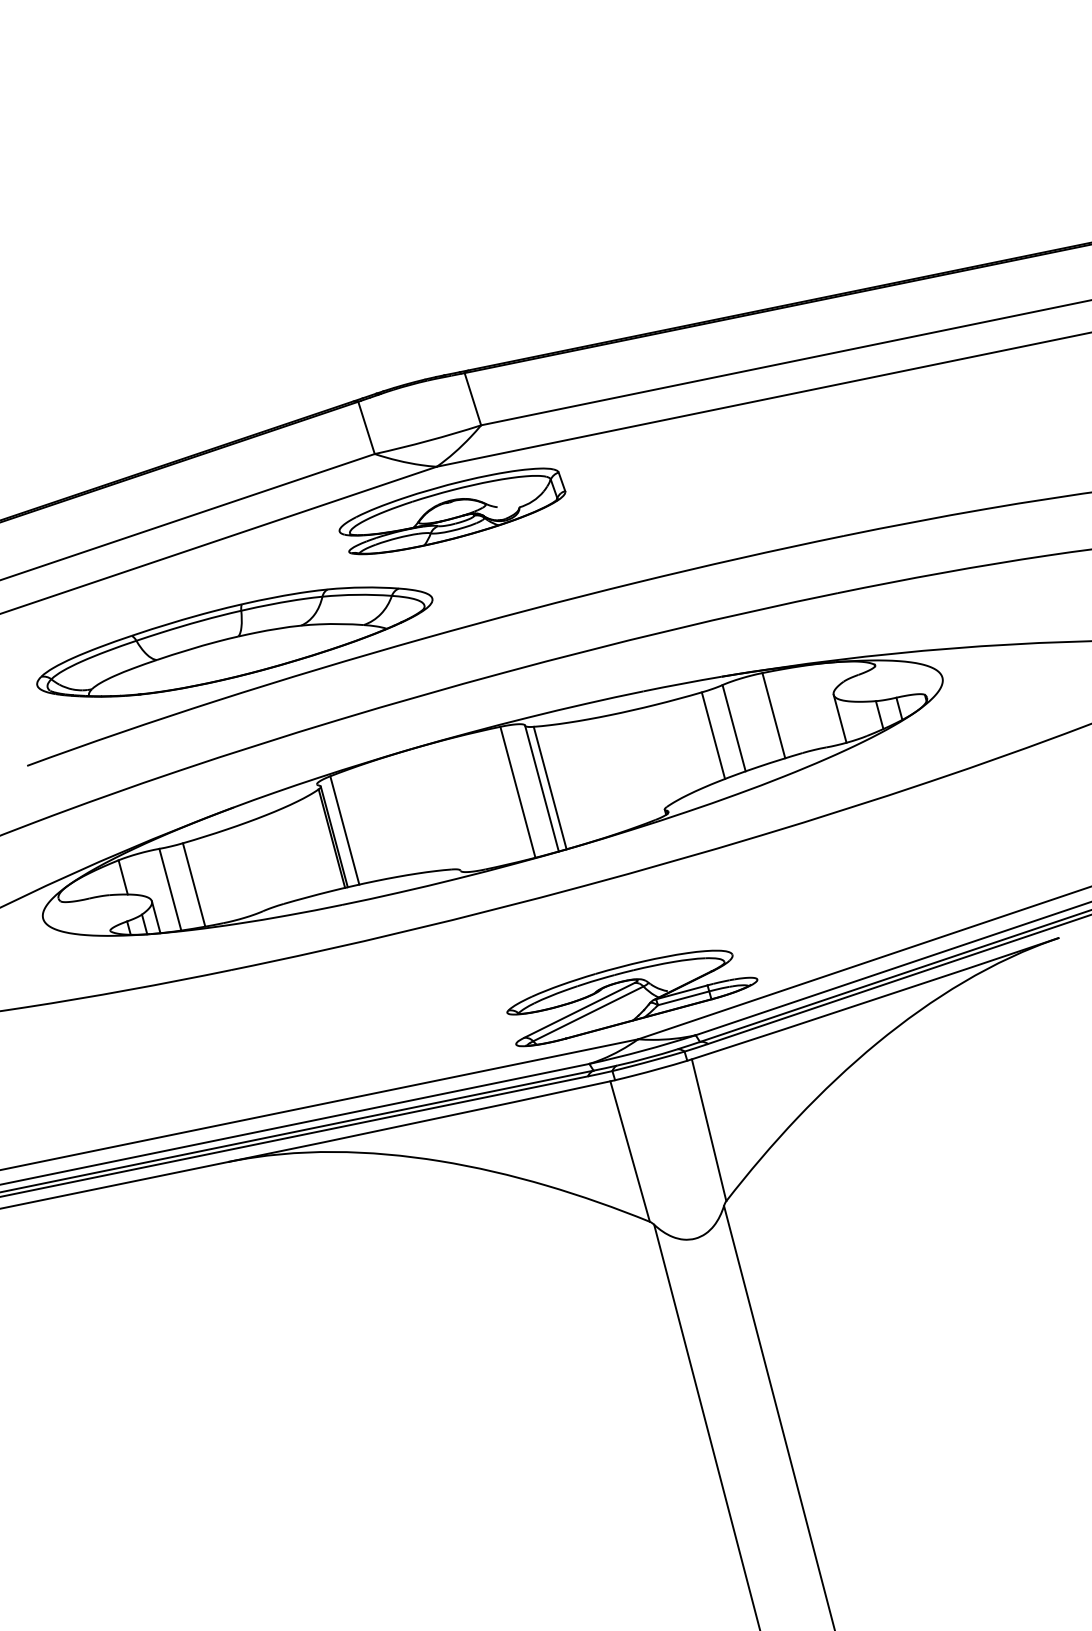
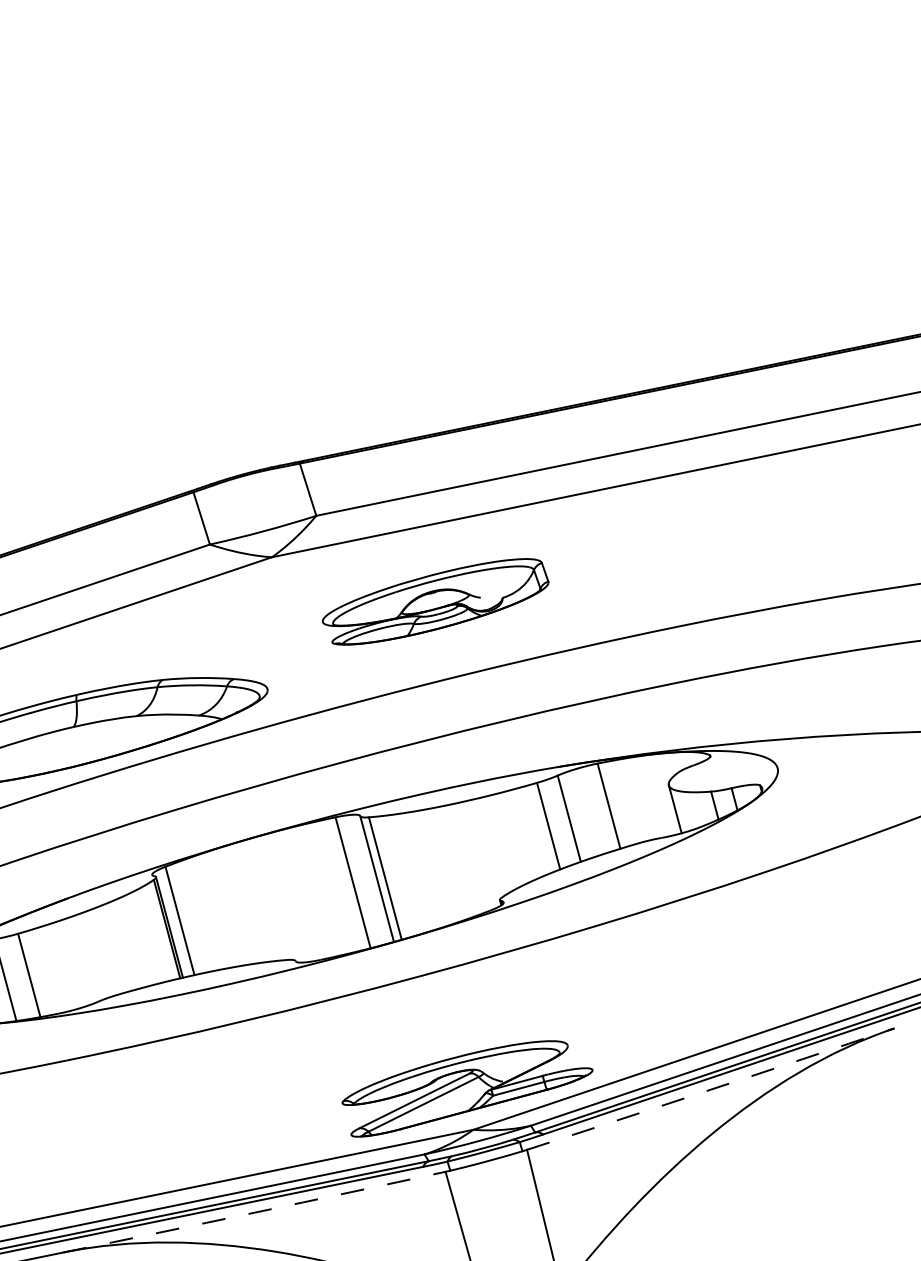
part: (452, 511) -> (435, 602), moved
arc: (875, 999) -> (710, 1090), solid -> dashed
arc: (419, 1122) -> (254, 1213), solid -> dashed

